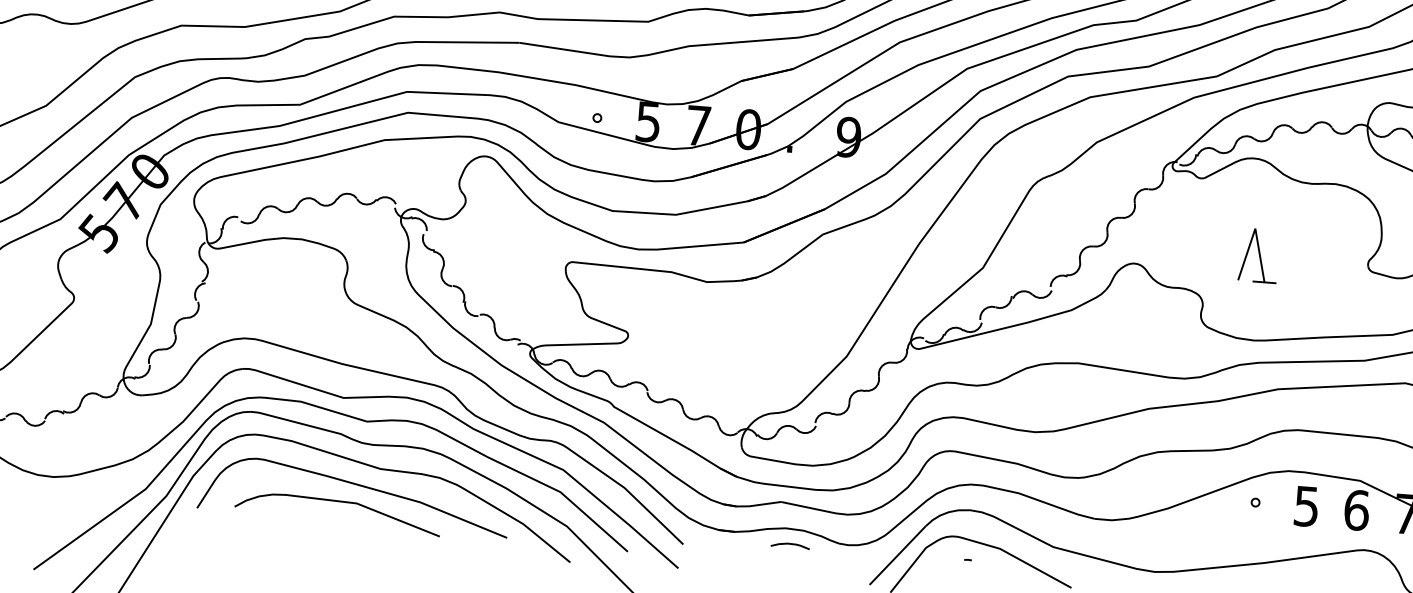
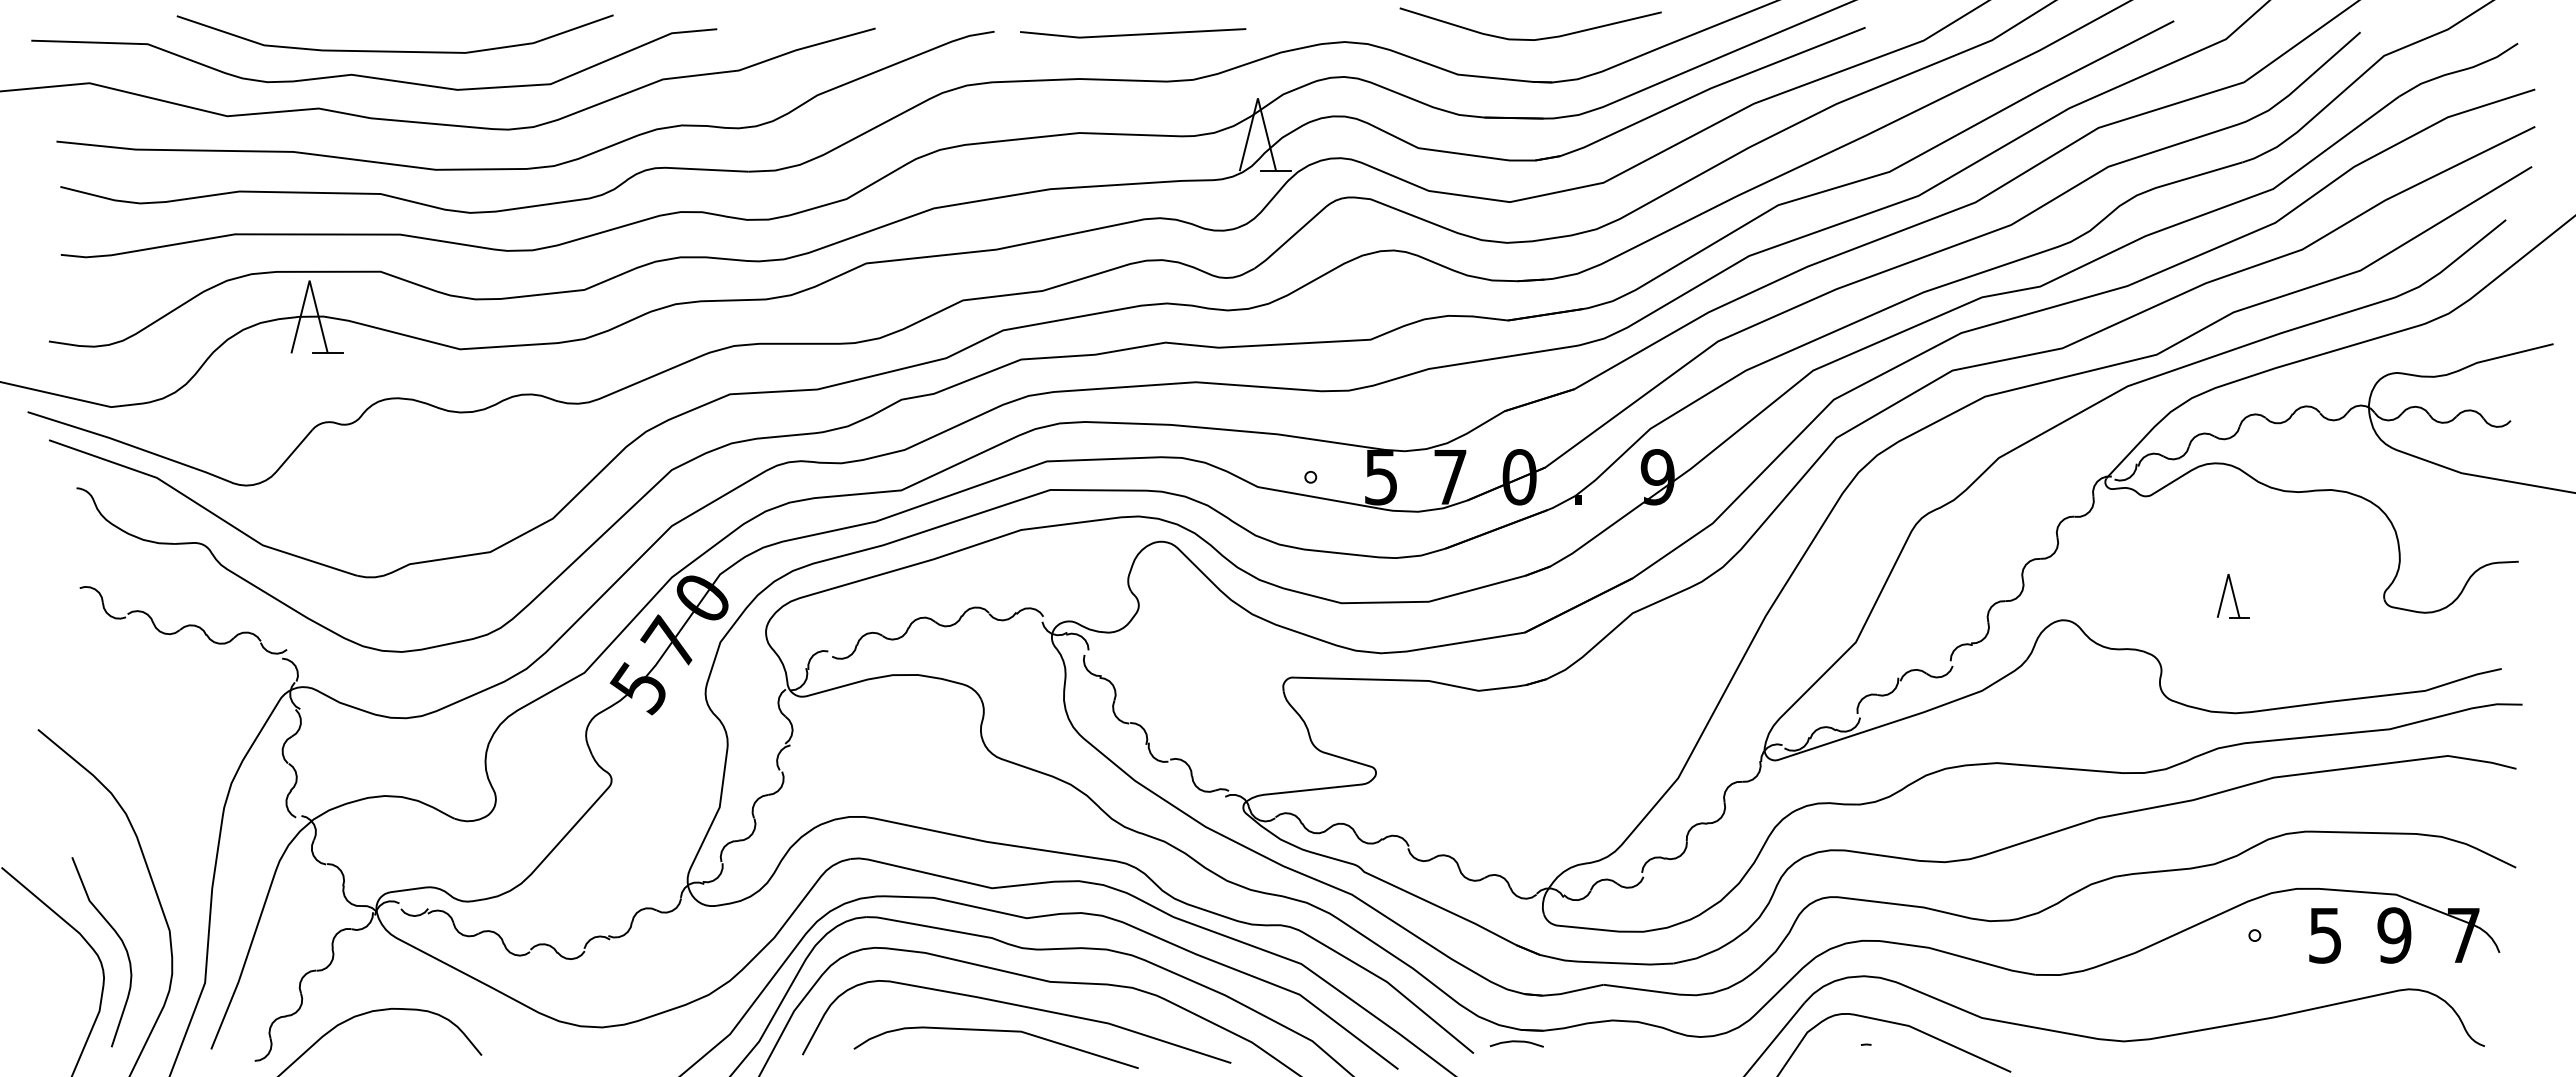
part: (1258, 255) -> (2232, 595), size x0.6
text: (1356, 510) -> (2394, 935), 6 -> 9
curve: (790, 544) -> (1516, 1042), moved

